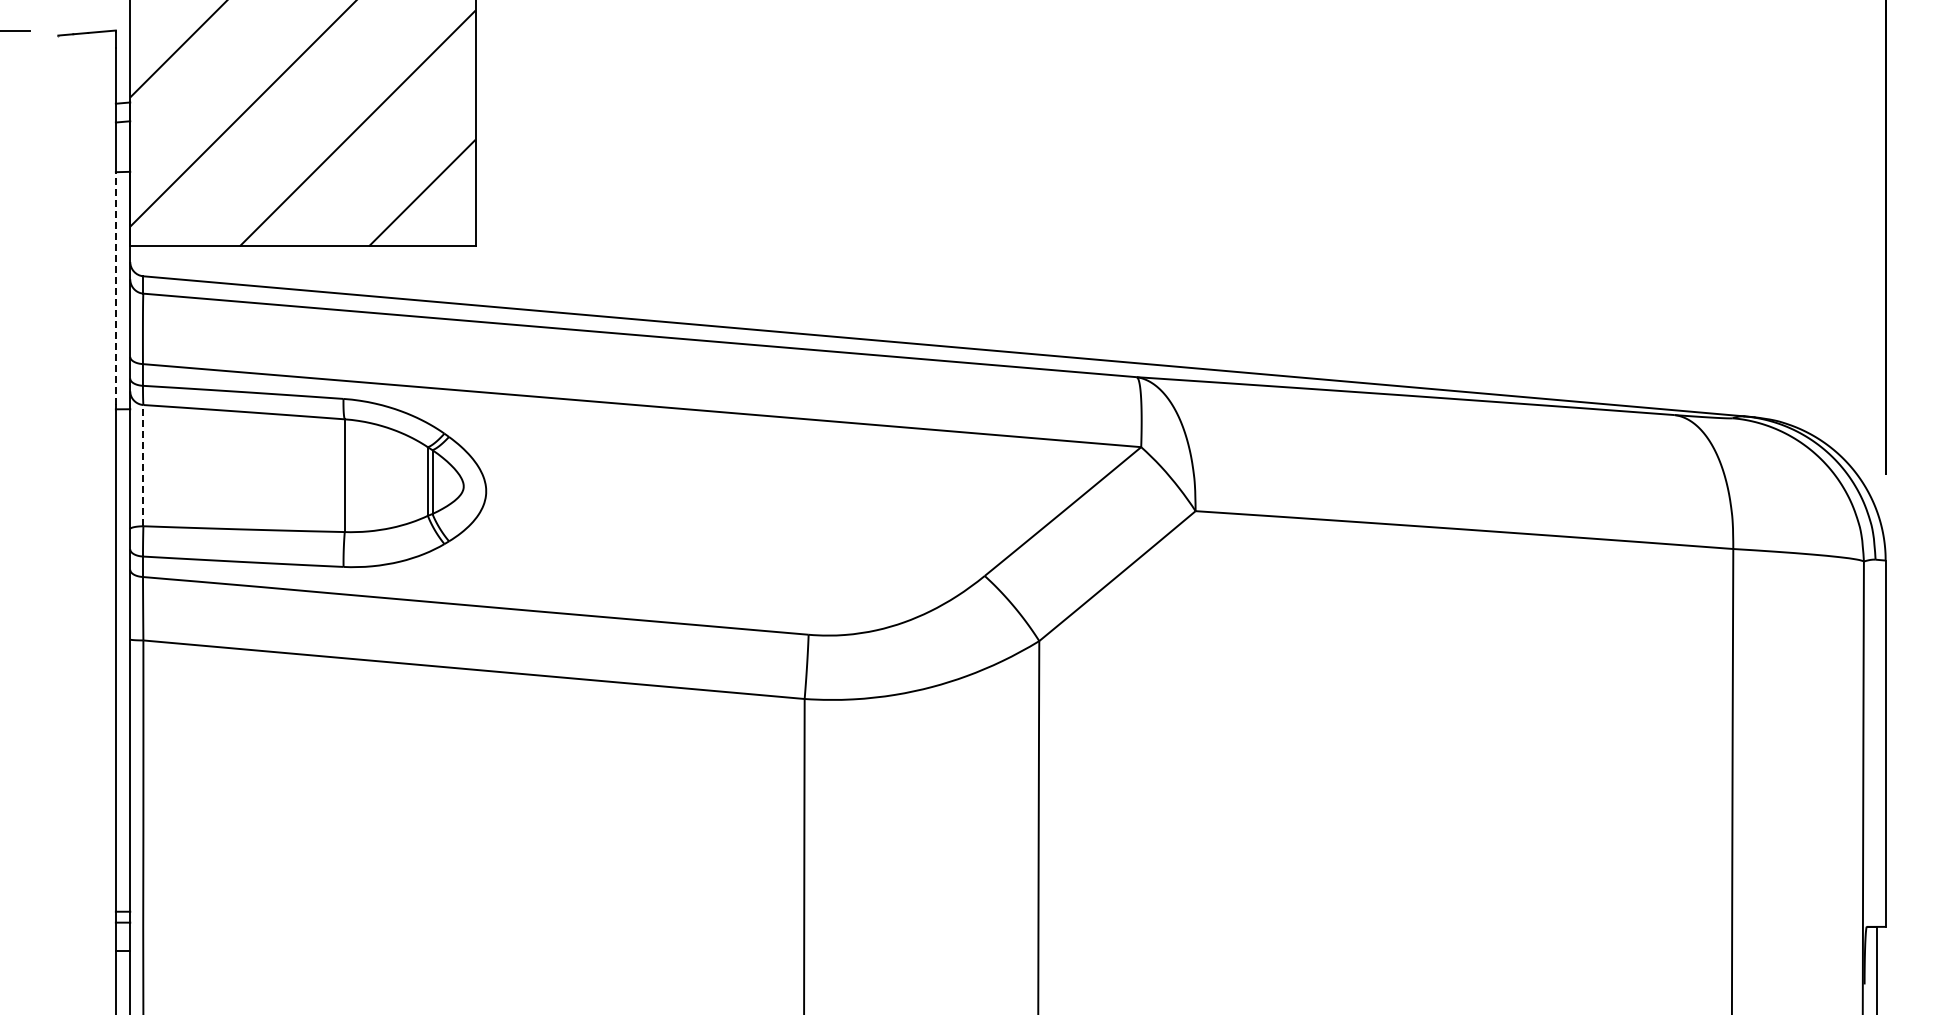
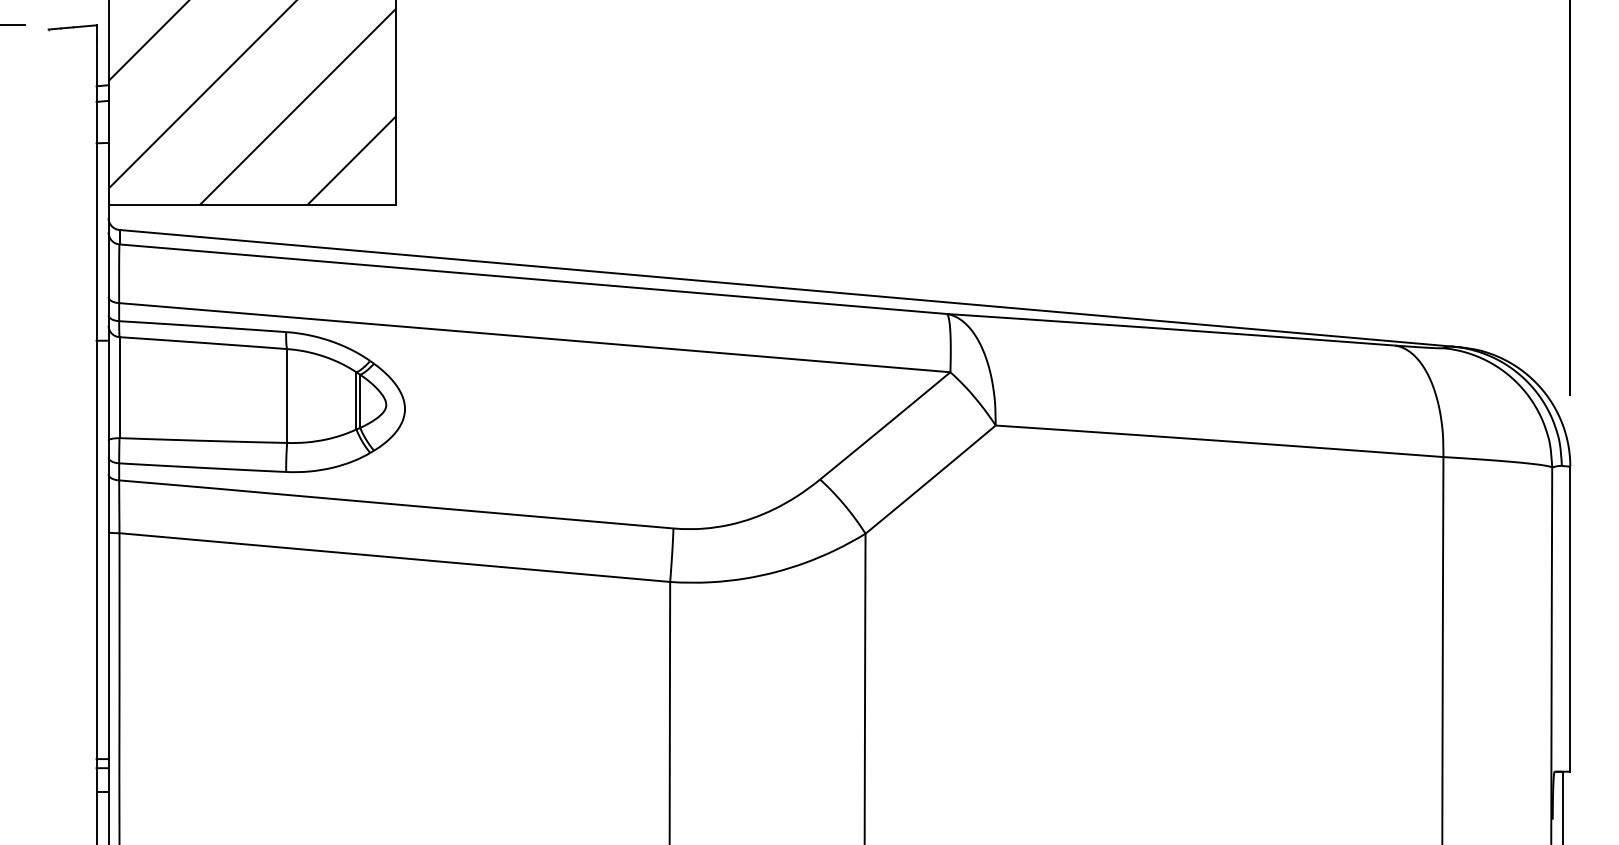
line: (115, 287) -> (96, 239), dashed -> solid
line: (143, 465) -> (119, 387), dashed -> solid

